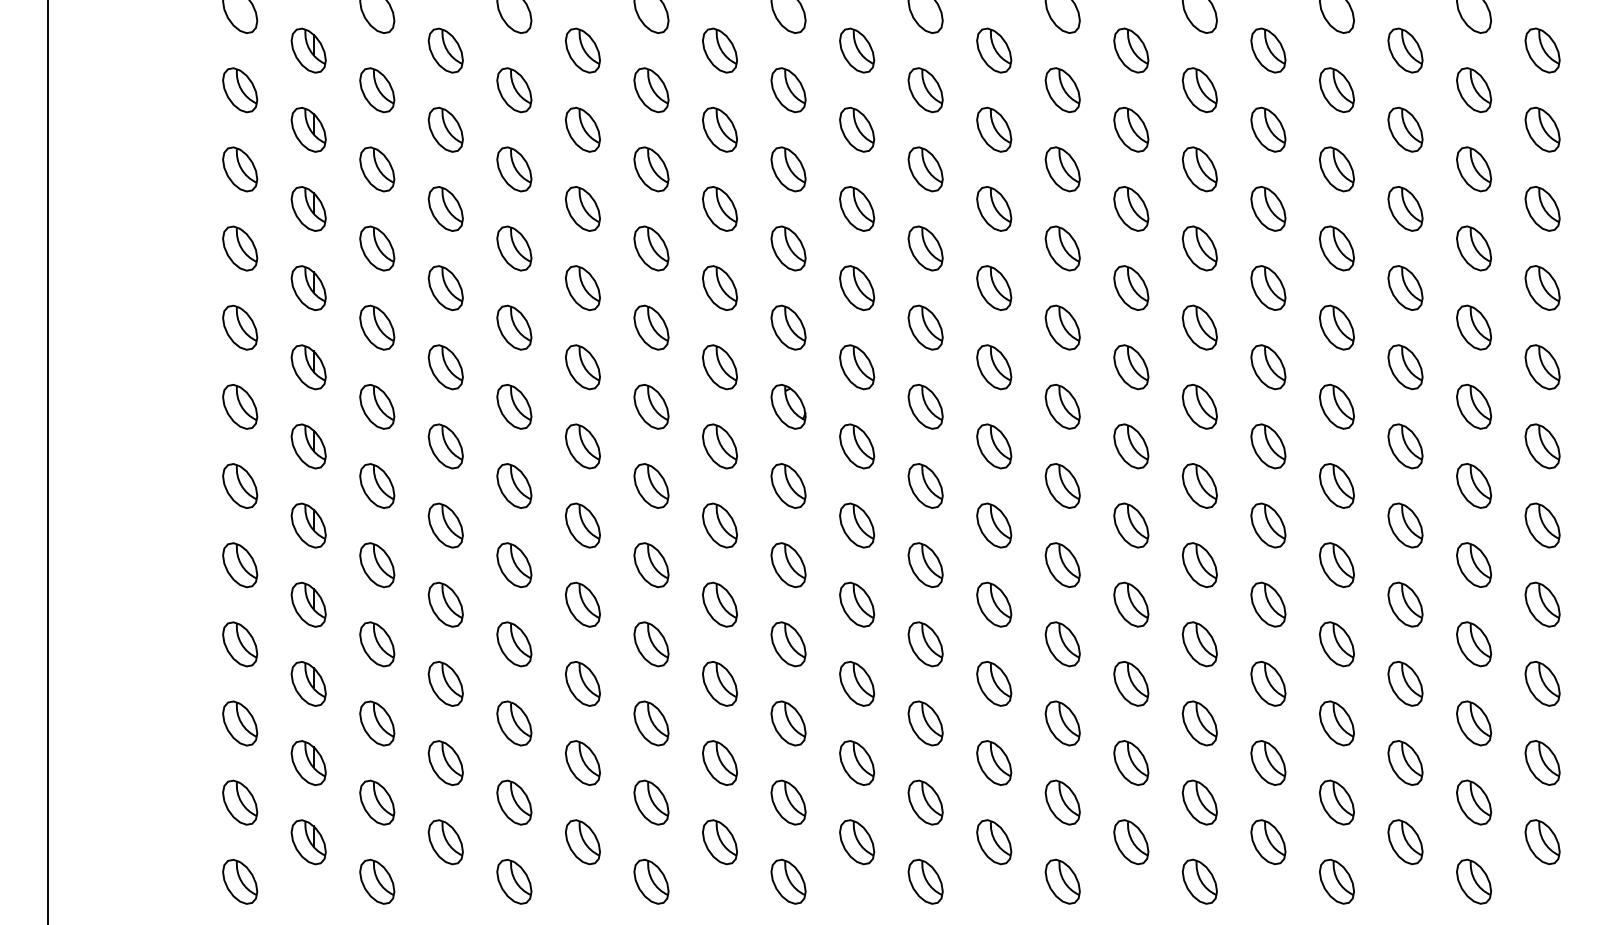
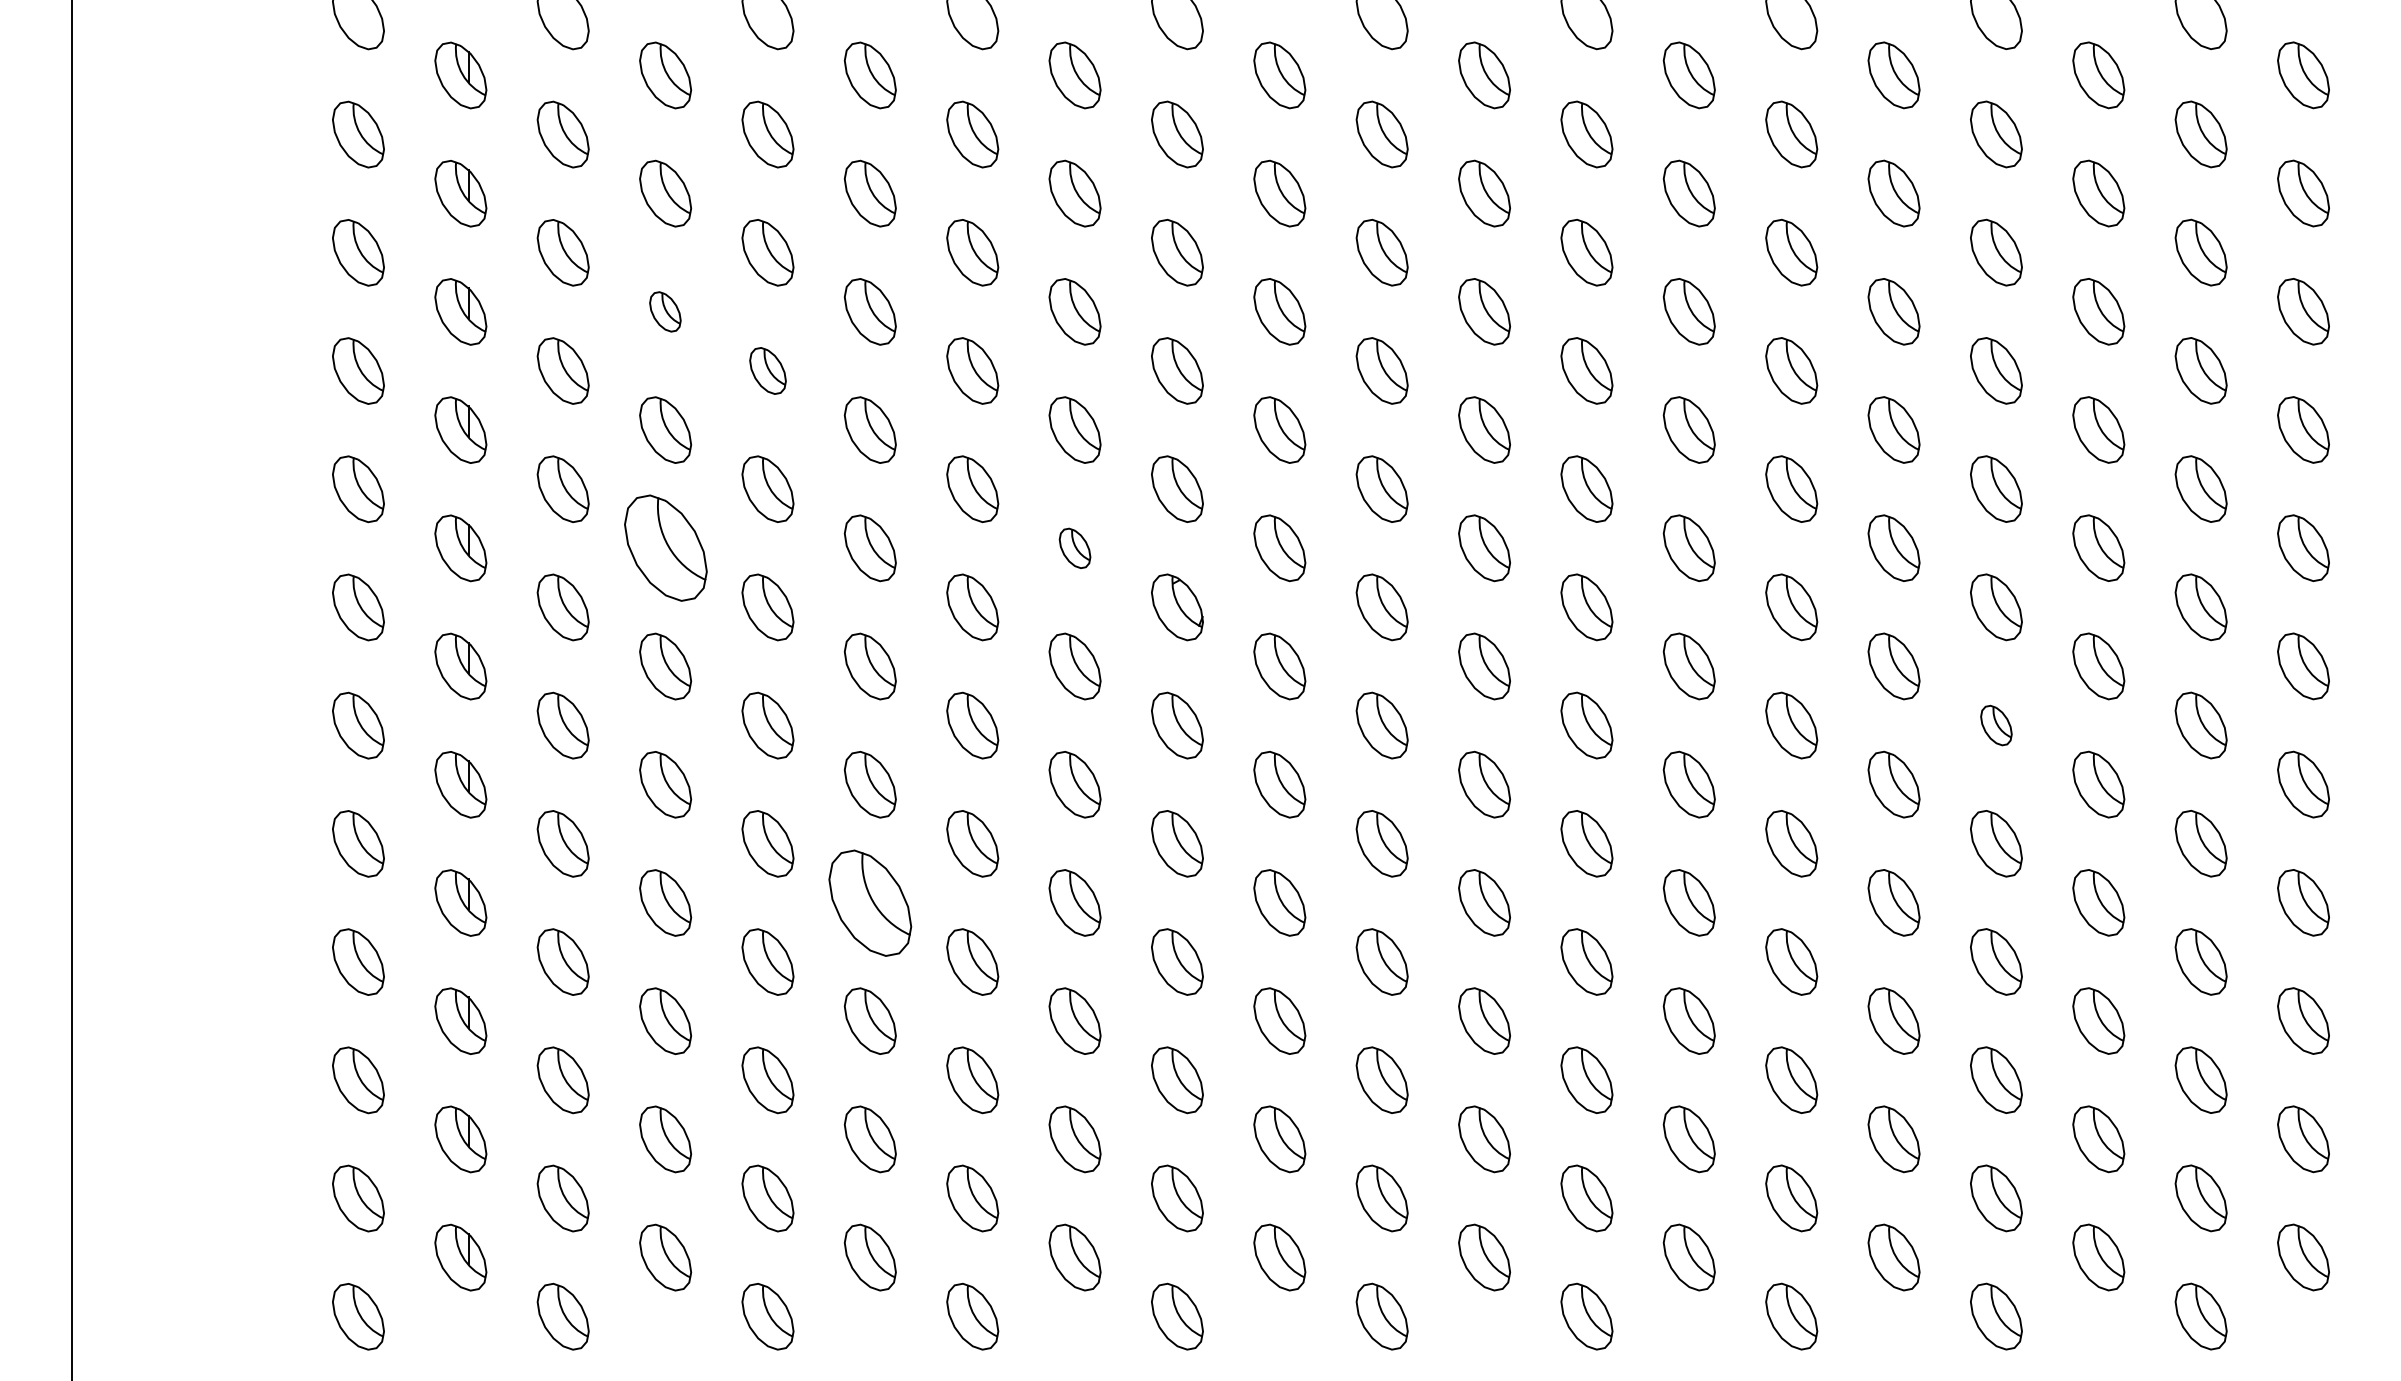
part: (445, 208) -> (665, 311), size x0.6
part: (514, 248) -> (768, 370), size x0.7
part: (445, 367) -> (665, 548), size x1.6
part: (719, 367) -> (1074, 548), size x0.6
part: (1336, 485) -> (1995, 724), size x0.6
part: (582, 604) -> (869, 902), size x1.6

